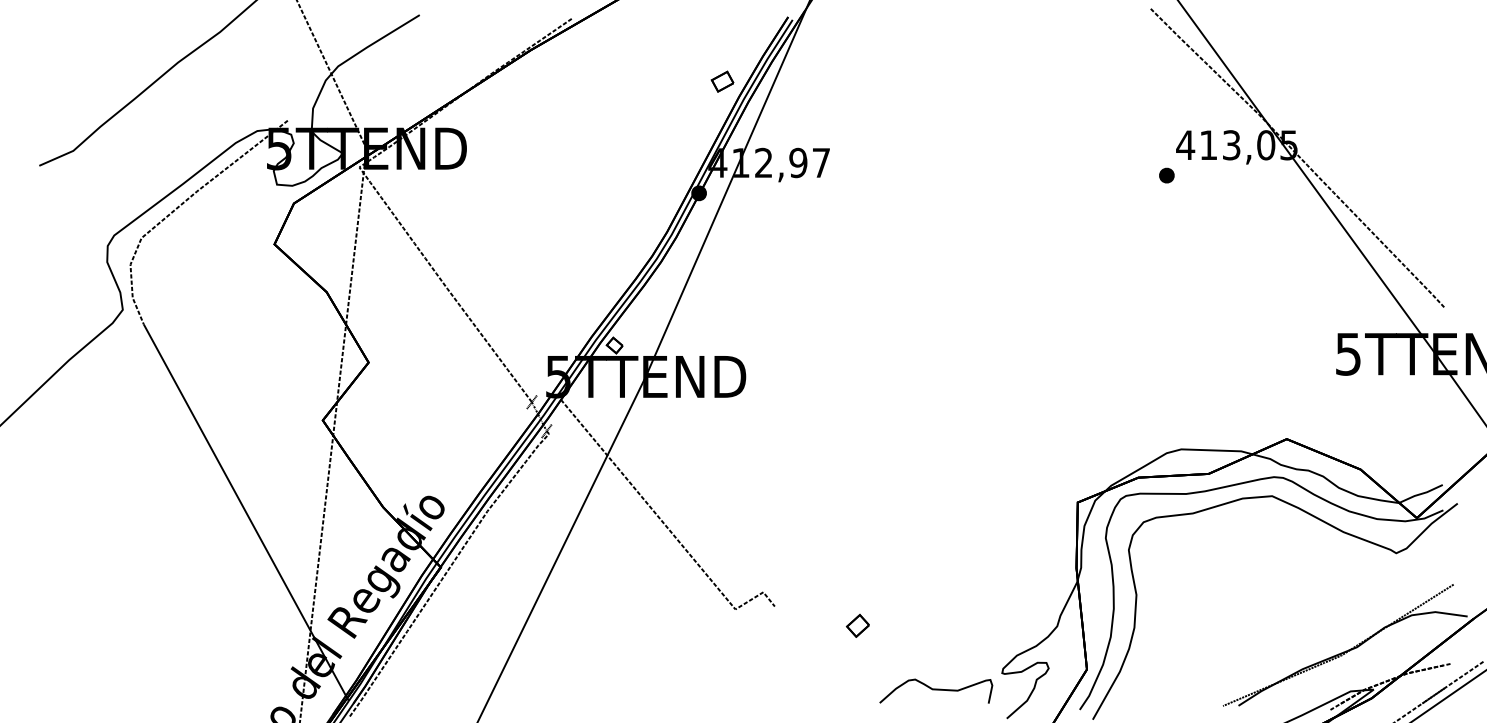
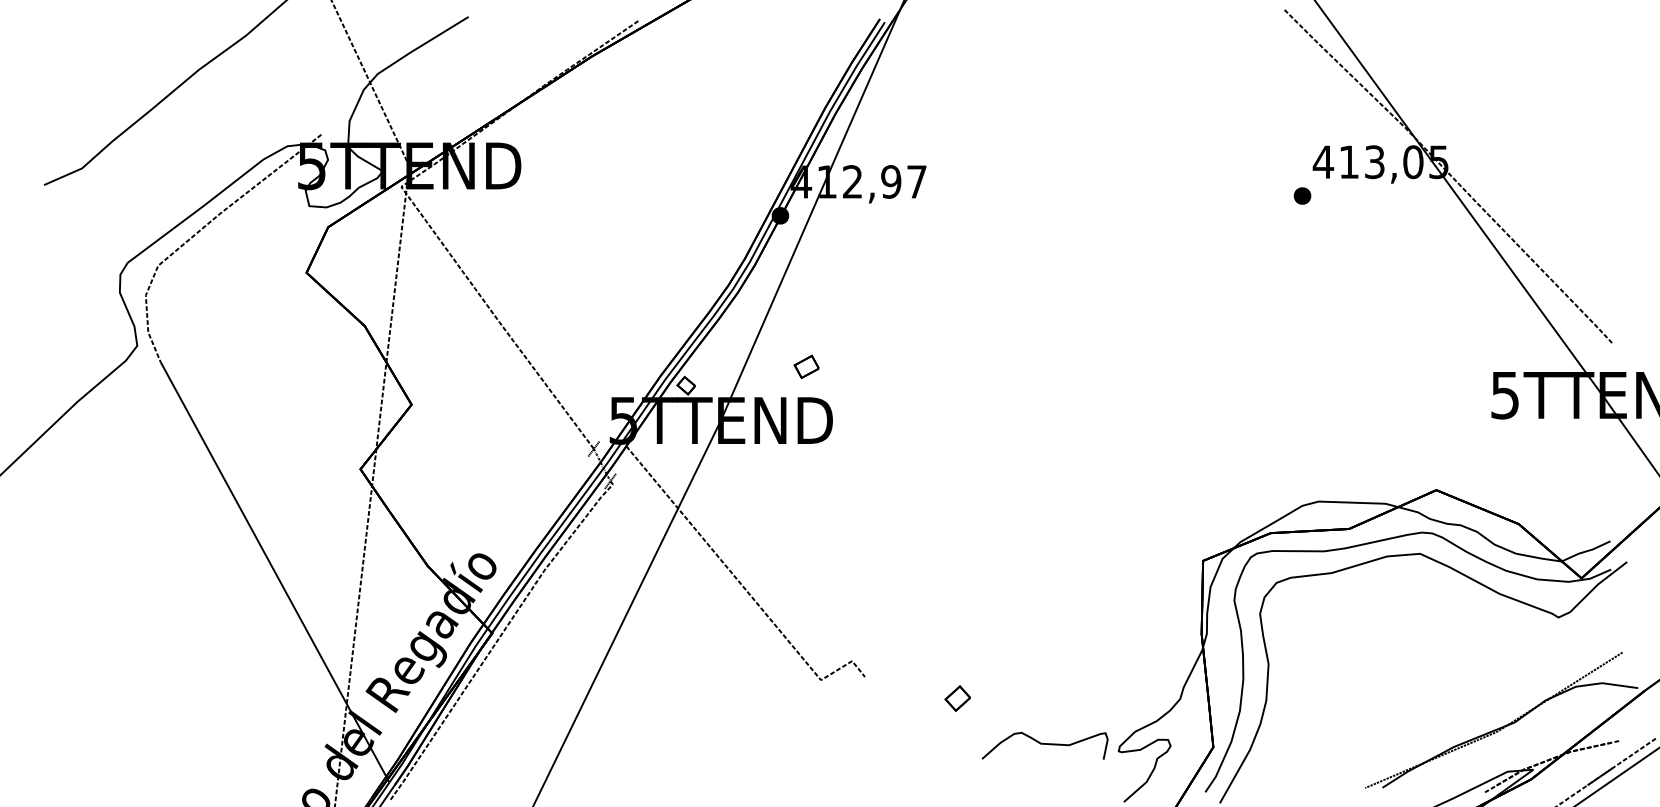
part: (722, 81) -> (806, 366), moved
curve: (936, 690) -> (1045, 745), moved

